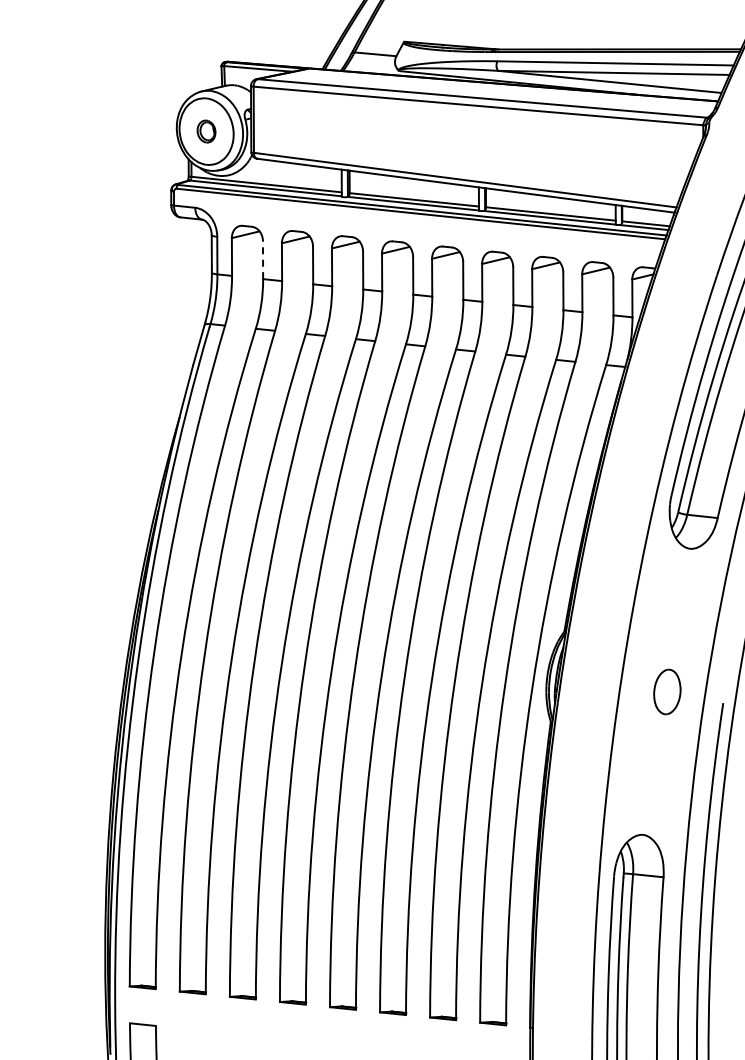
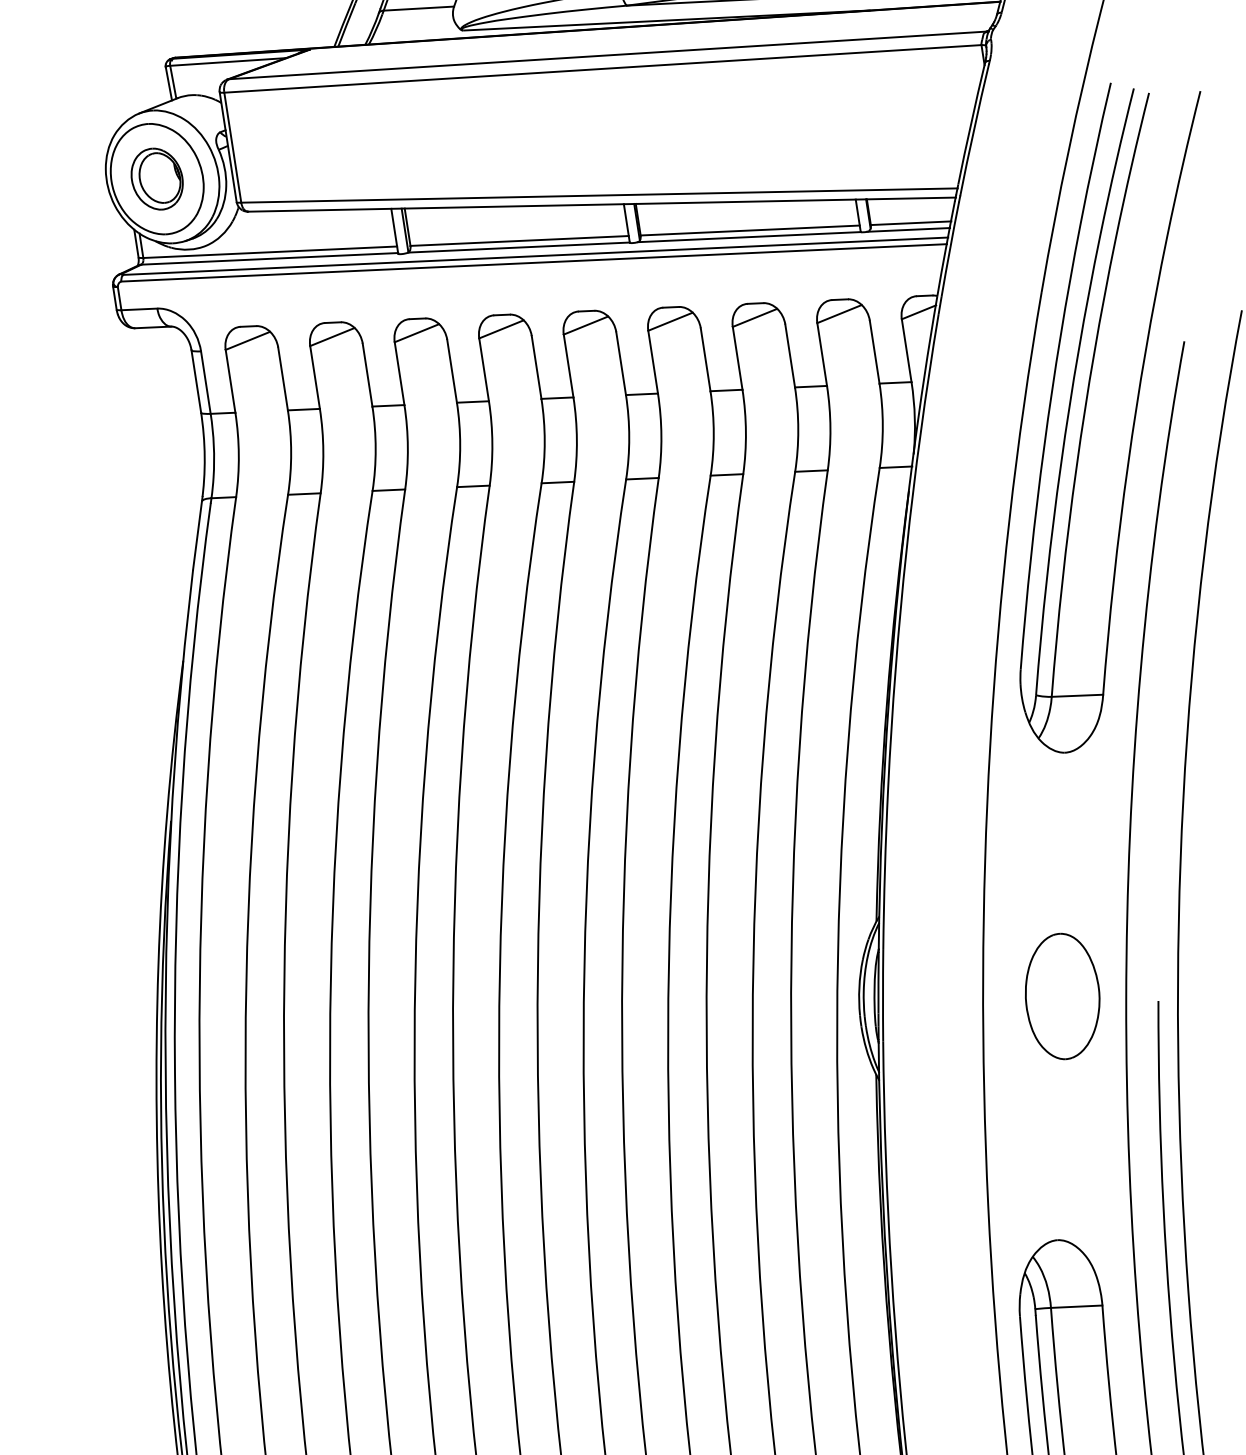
part: (206, 131) -> (157, 178), size x1.67
line: (263, 260) -> (283, 379), dashed -> solid
part: (667, 691) -> (1062, 995), size x1.67

